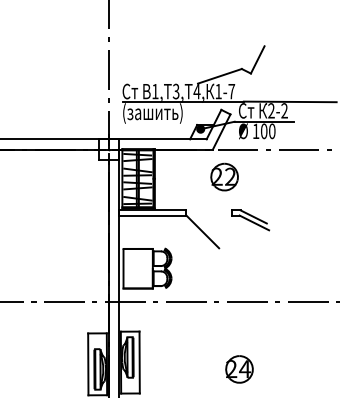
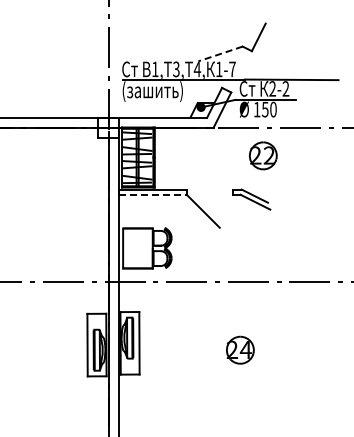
line: (219, 76) -> (220, 54), solid -> dashed
text: (263, 131) -> (264, 109), 100 -> 150
part: (223, 176) -> (262, 155), moved
line: (152, 215) -> (152, 194), solid -> dashed

